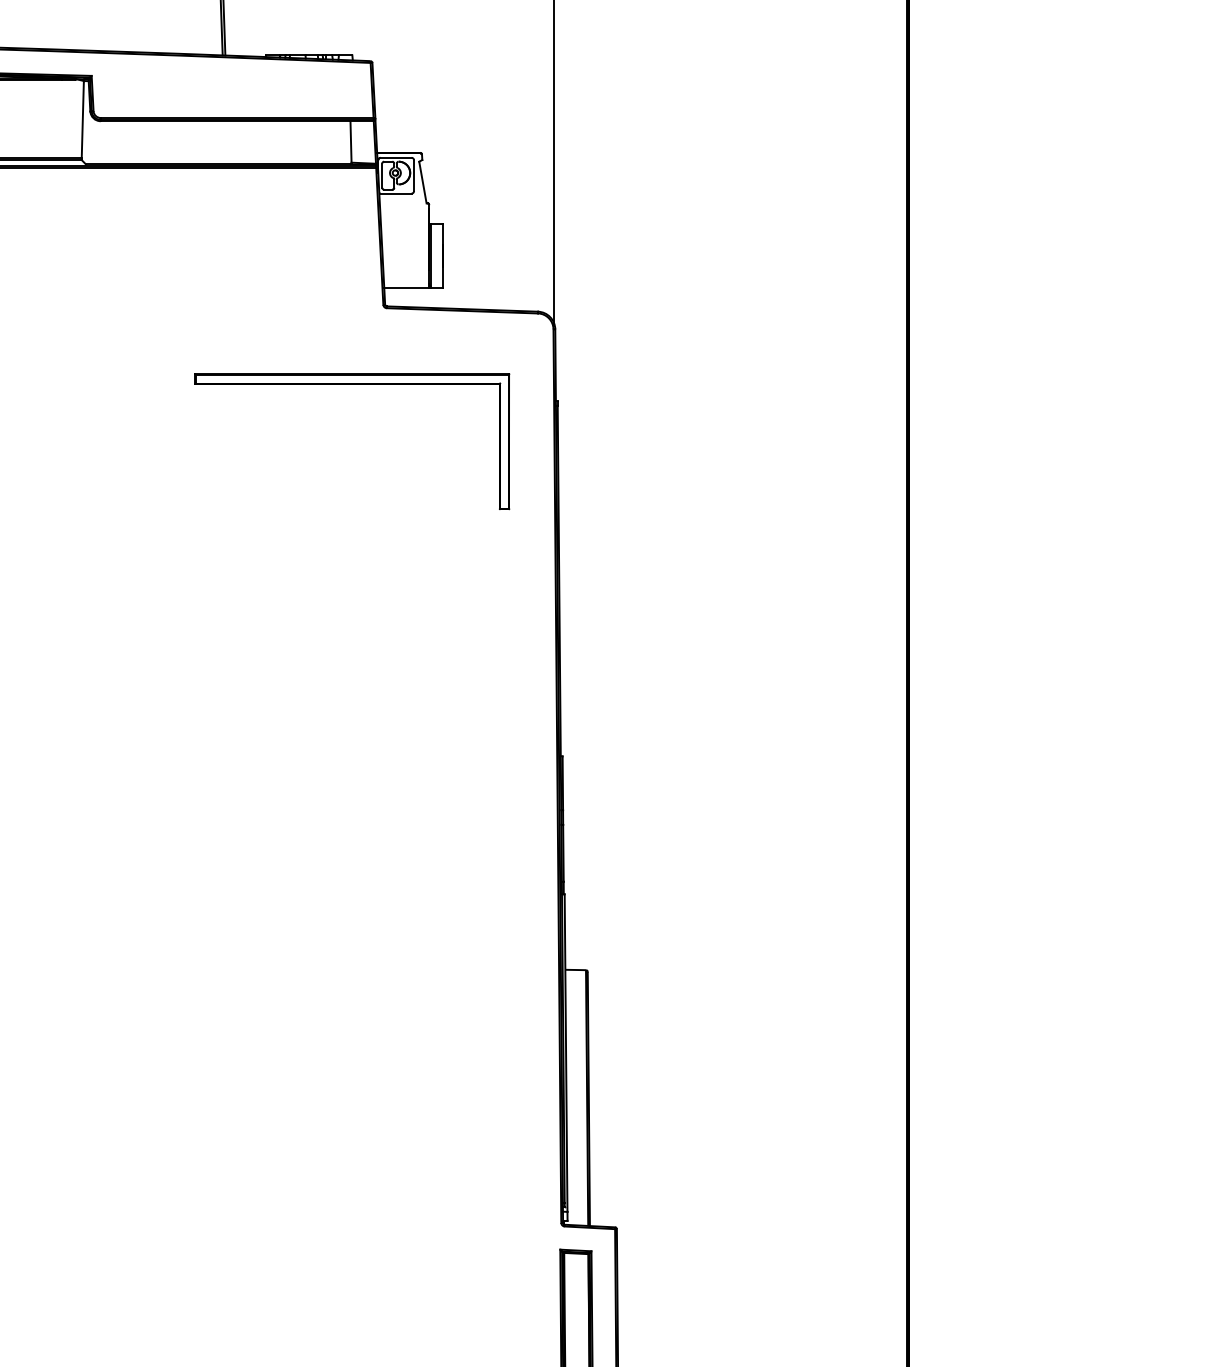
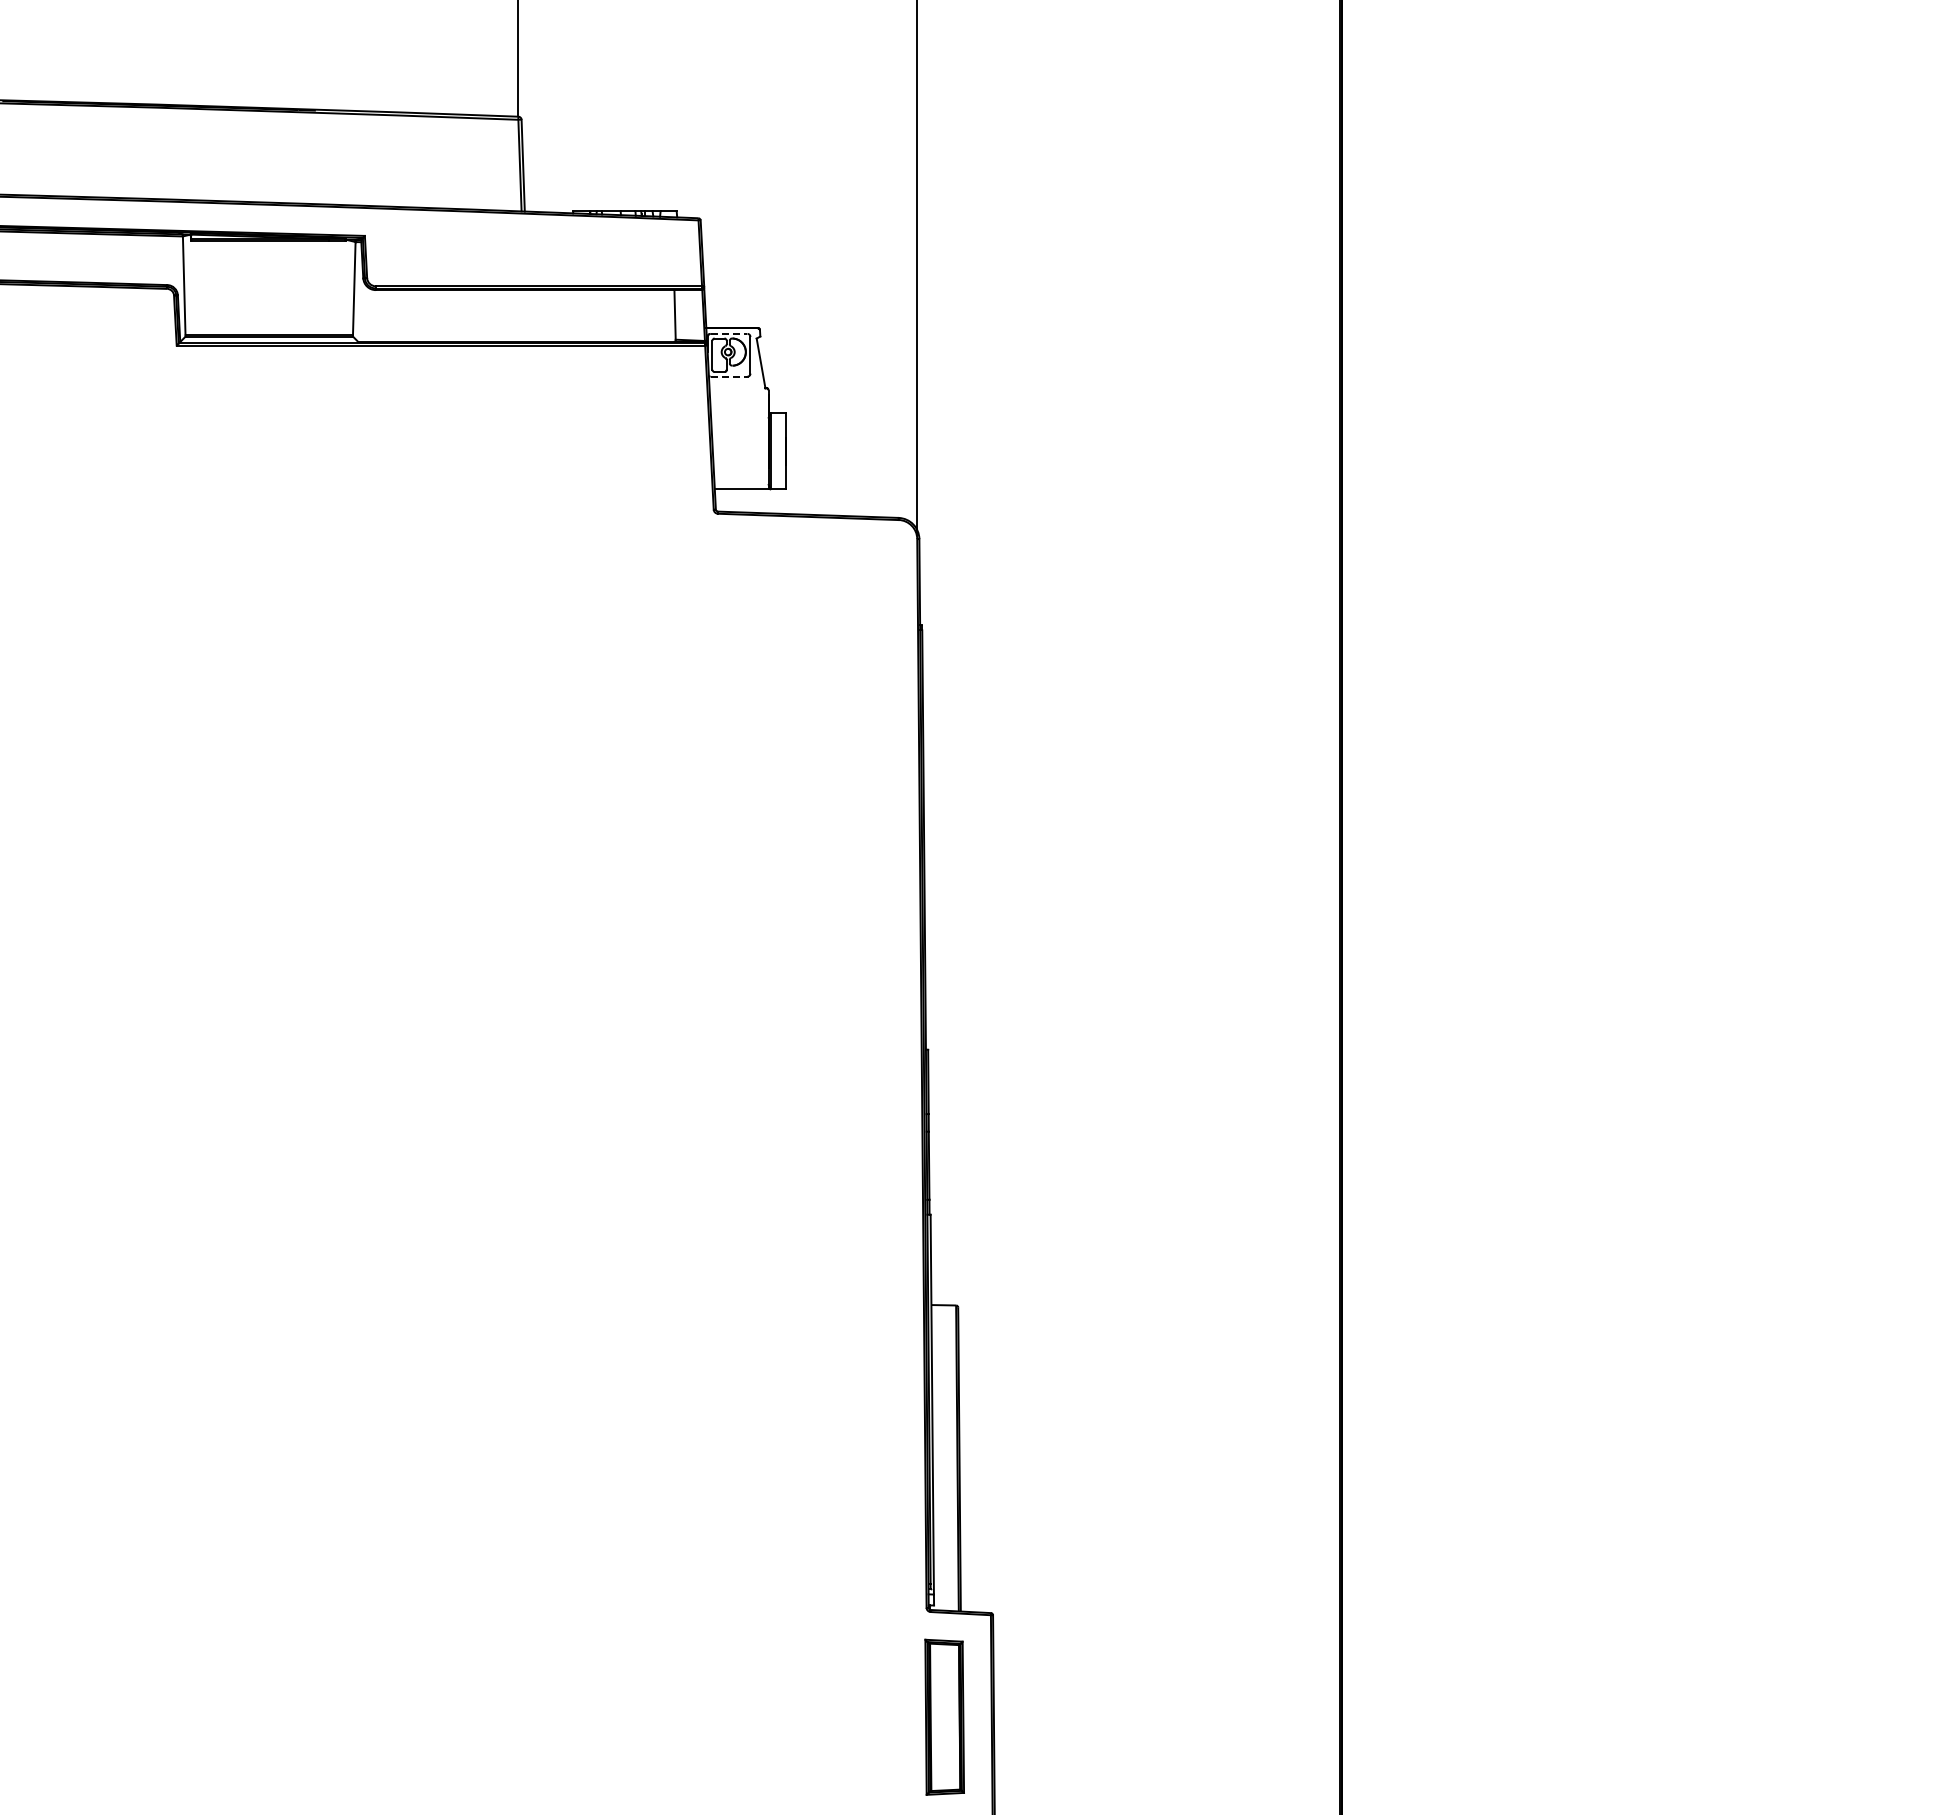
line: (396, 157) -> (729, 333), solid -> dashed
line: (396, 193) -> (729, 376), solid -> dashed
part: (352, 384) -> (676, 604), removed

